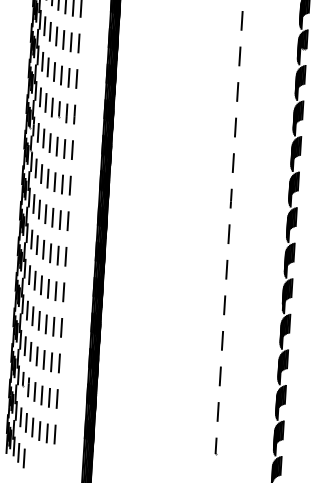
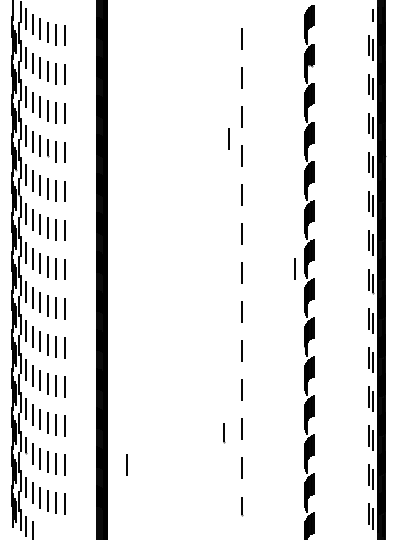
line: (224, 110) -> (228, 138), added
line: (277, 232) -> (294, 268), added
line: (204, 379) -> (224, 433), added
line: (113, 402) -> (126, 464), added

